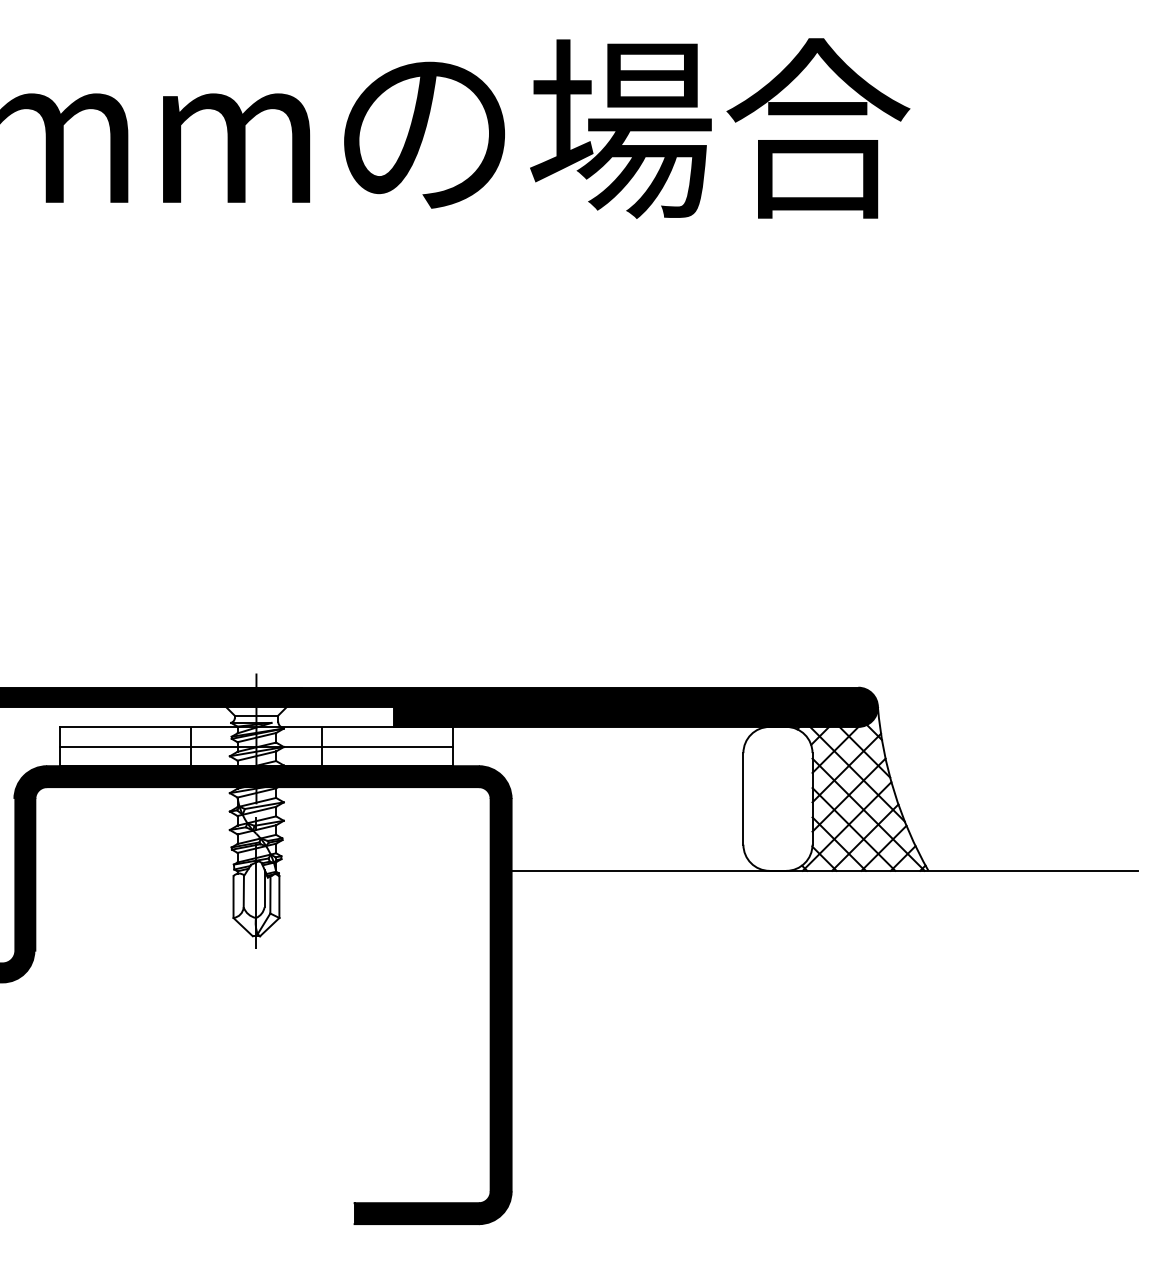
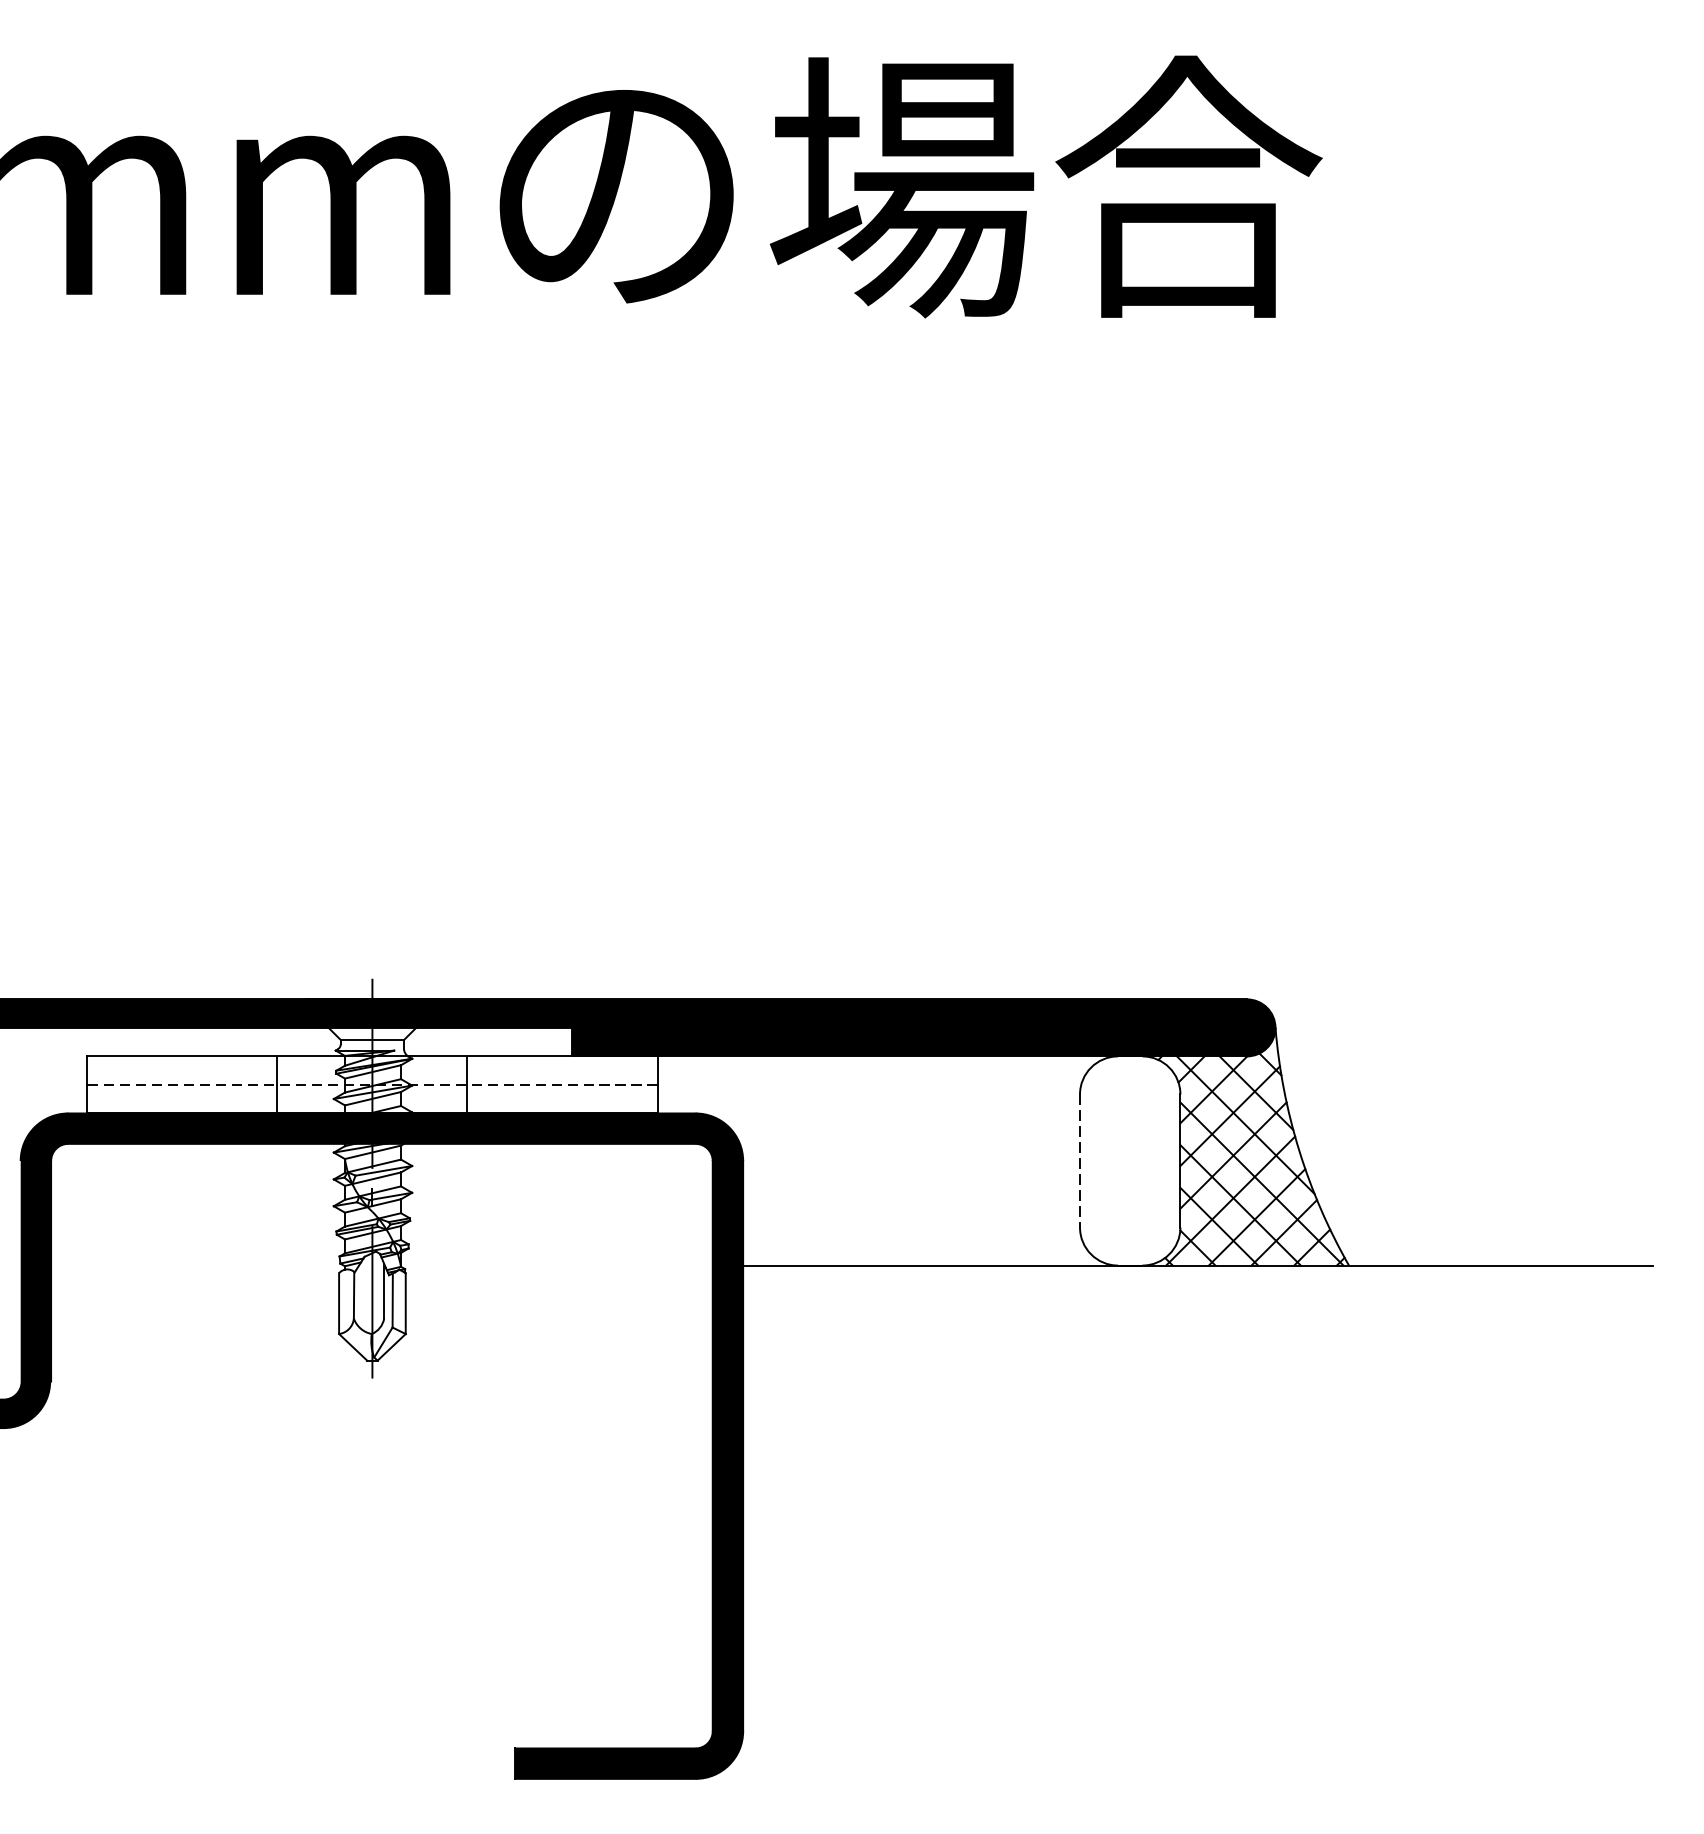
line: (255, 746) -> (371, 1084), solid -> dashed
line: (743, 798) -> (1080, 1160), solid -> dashed

